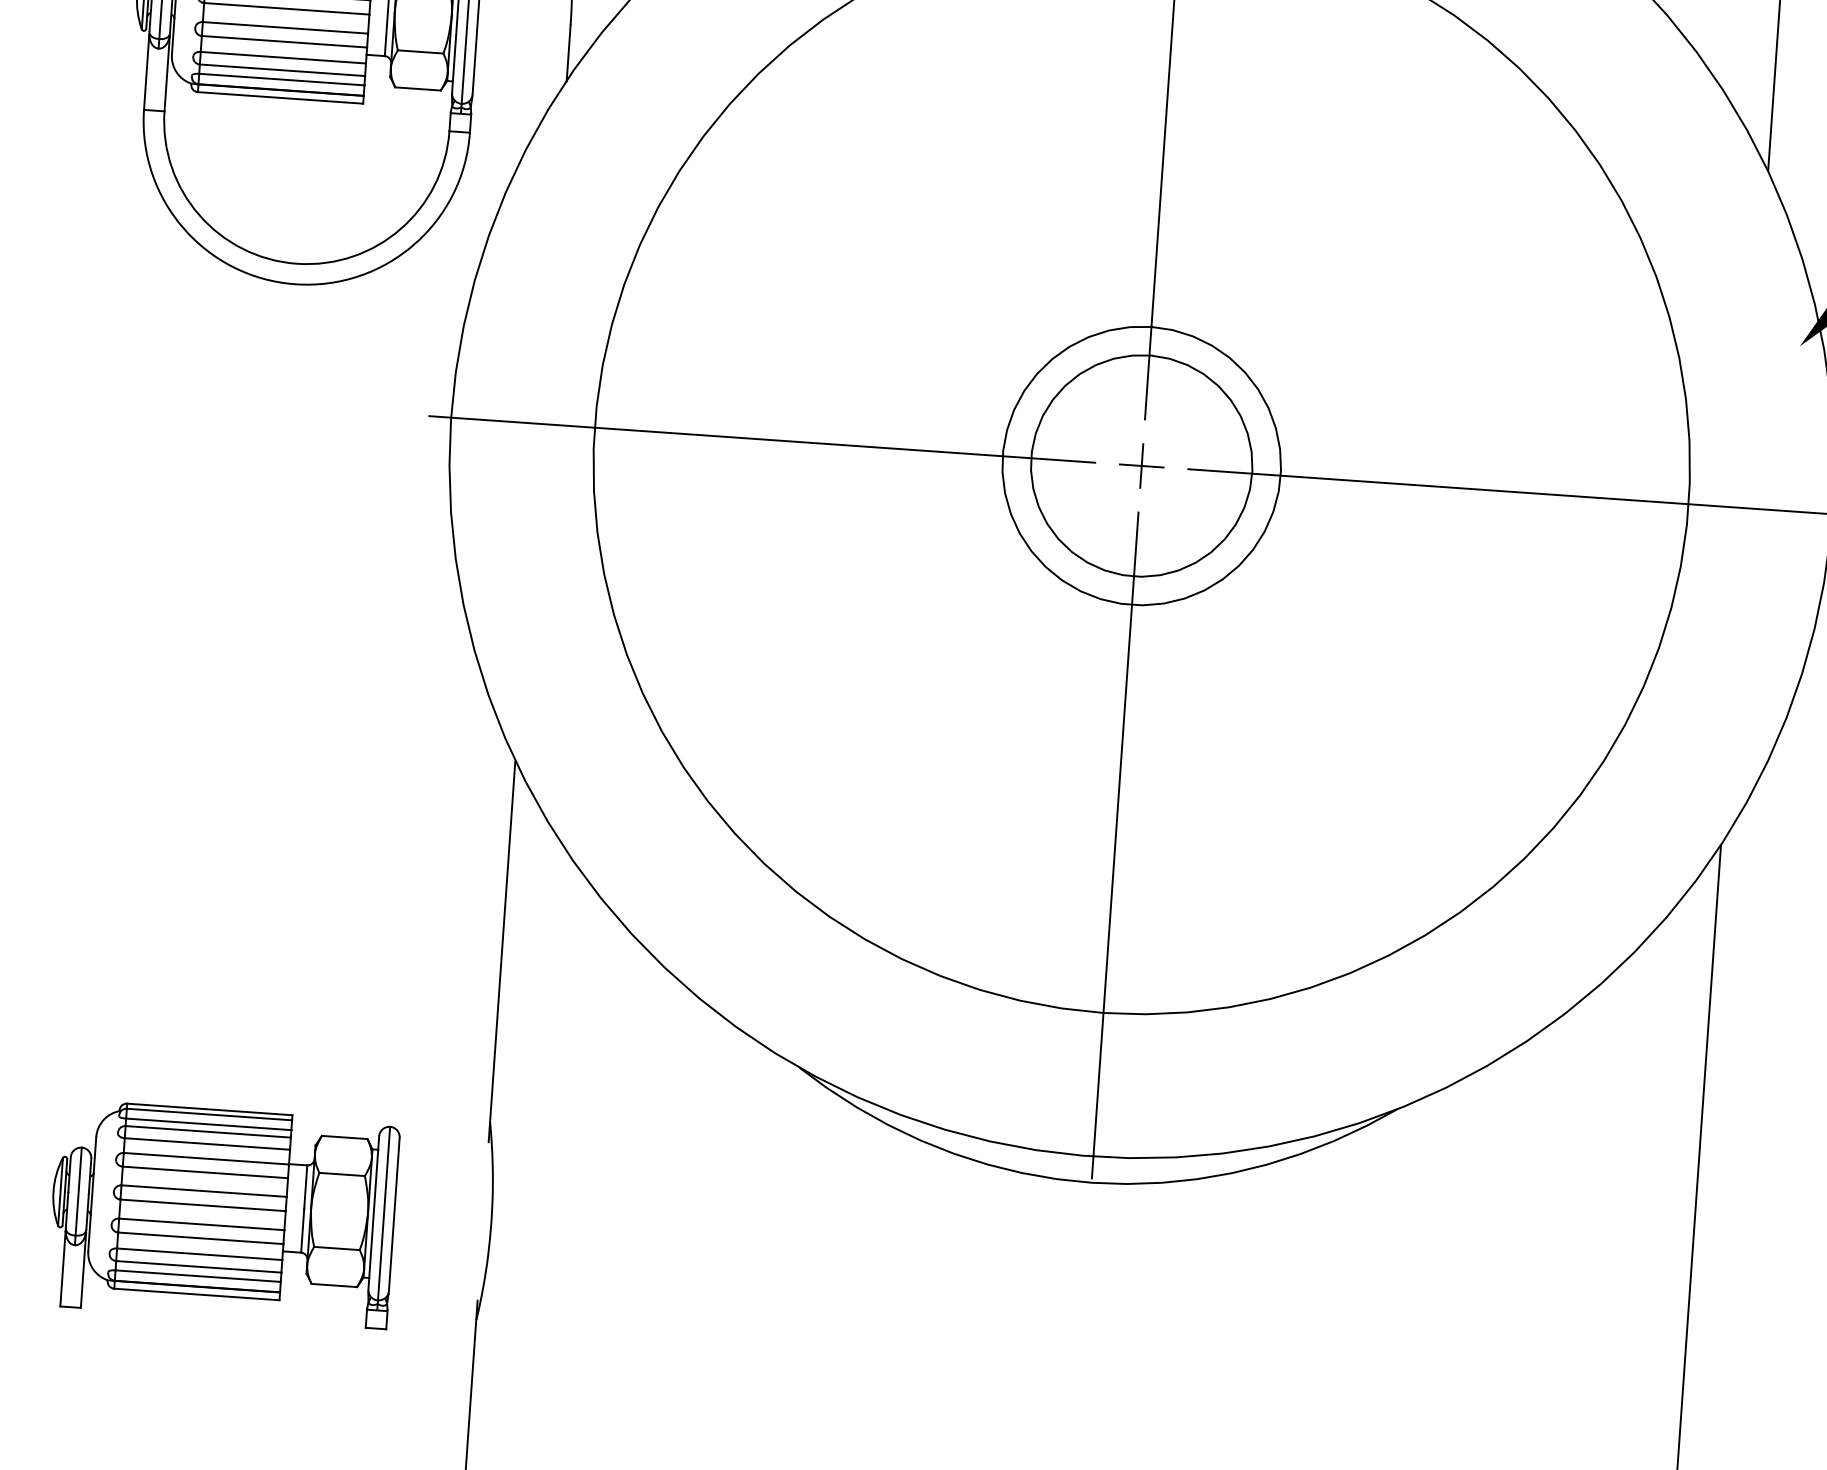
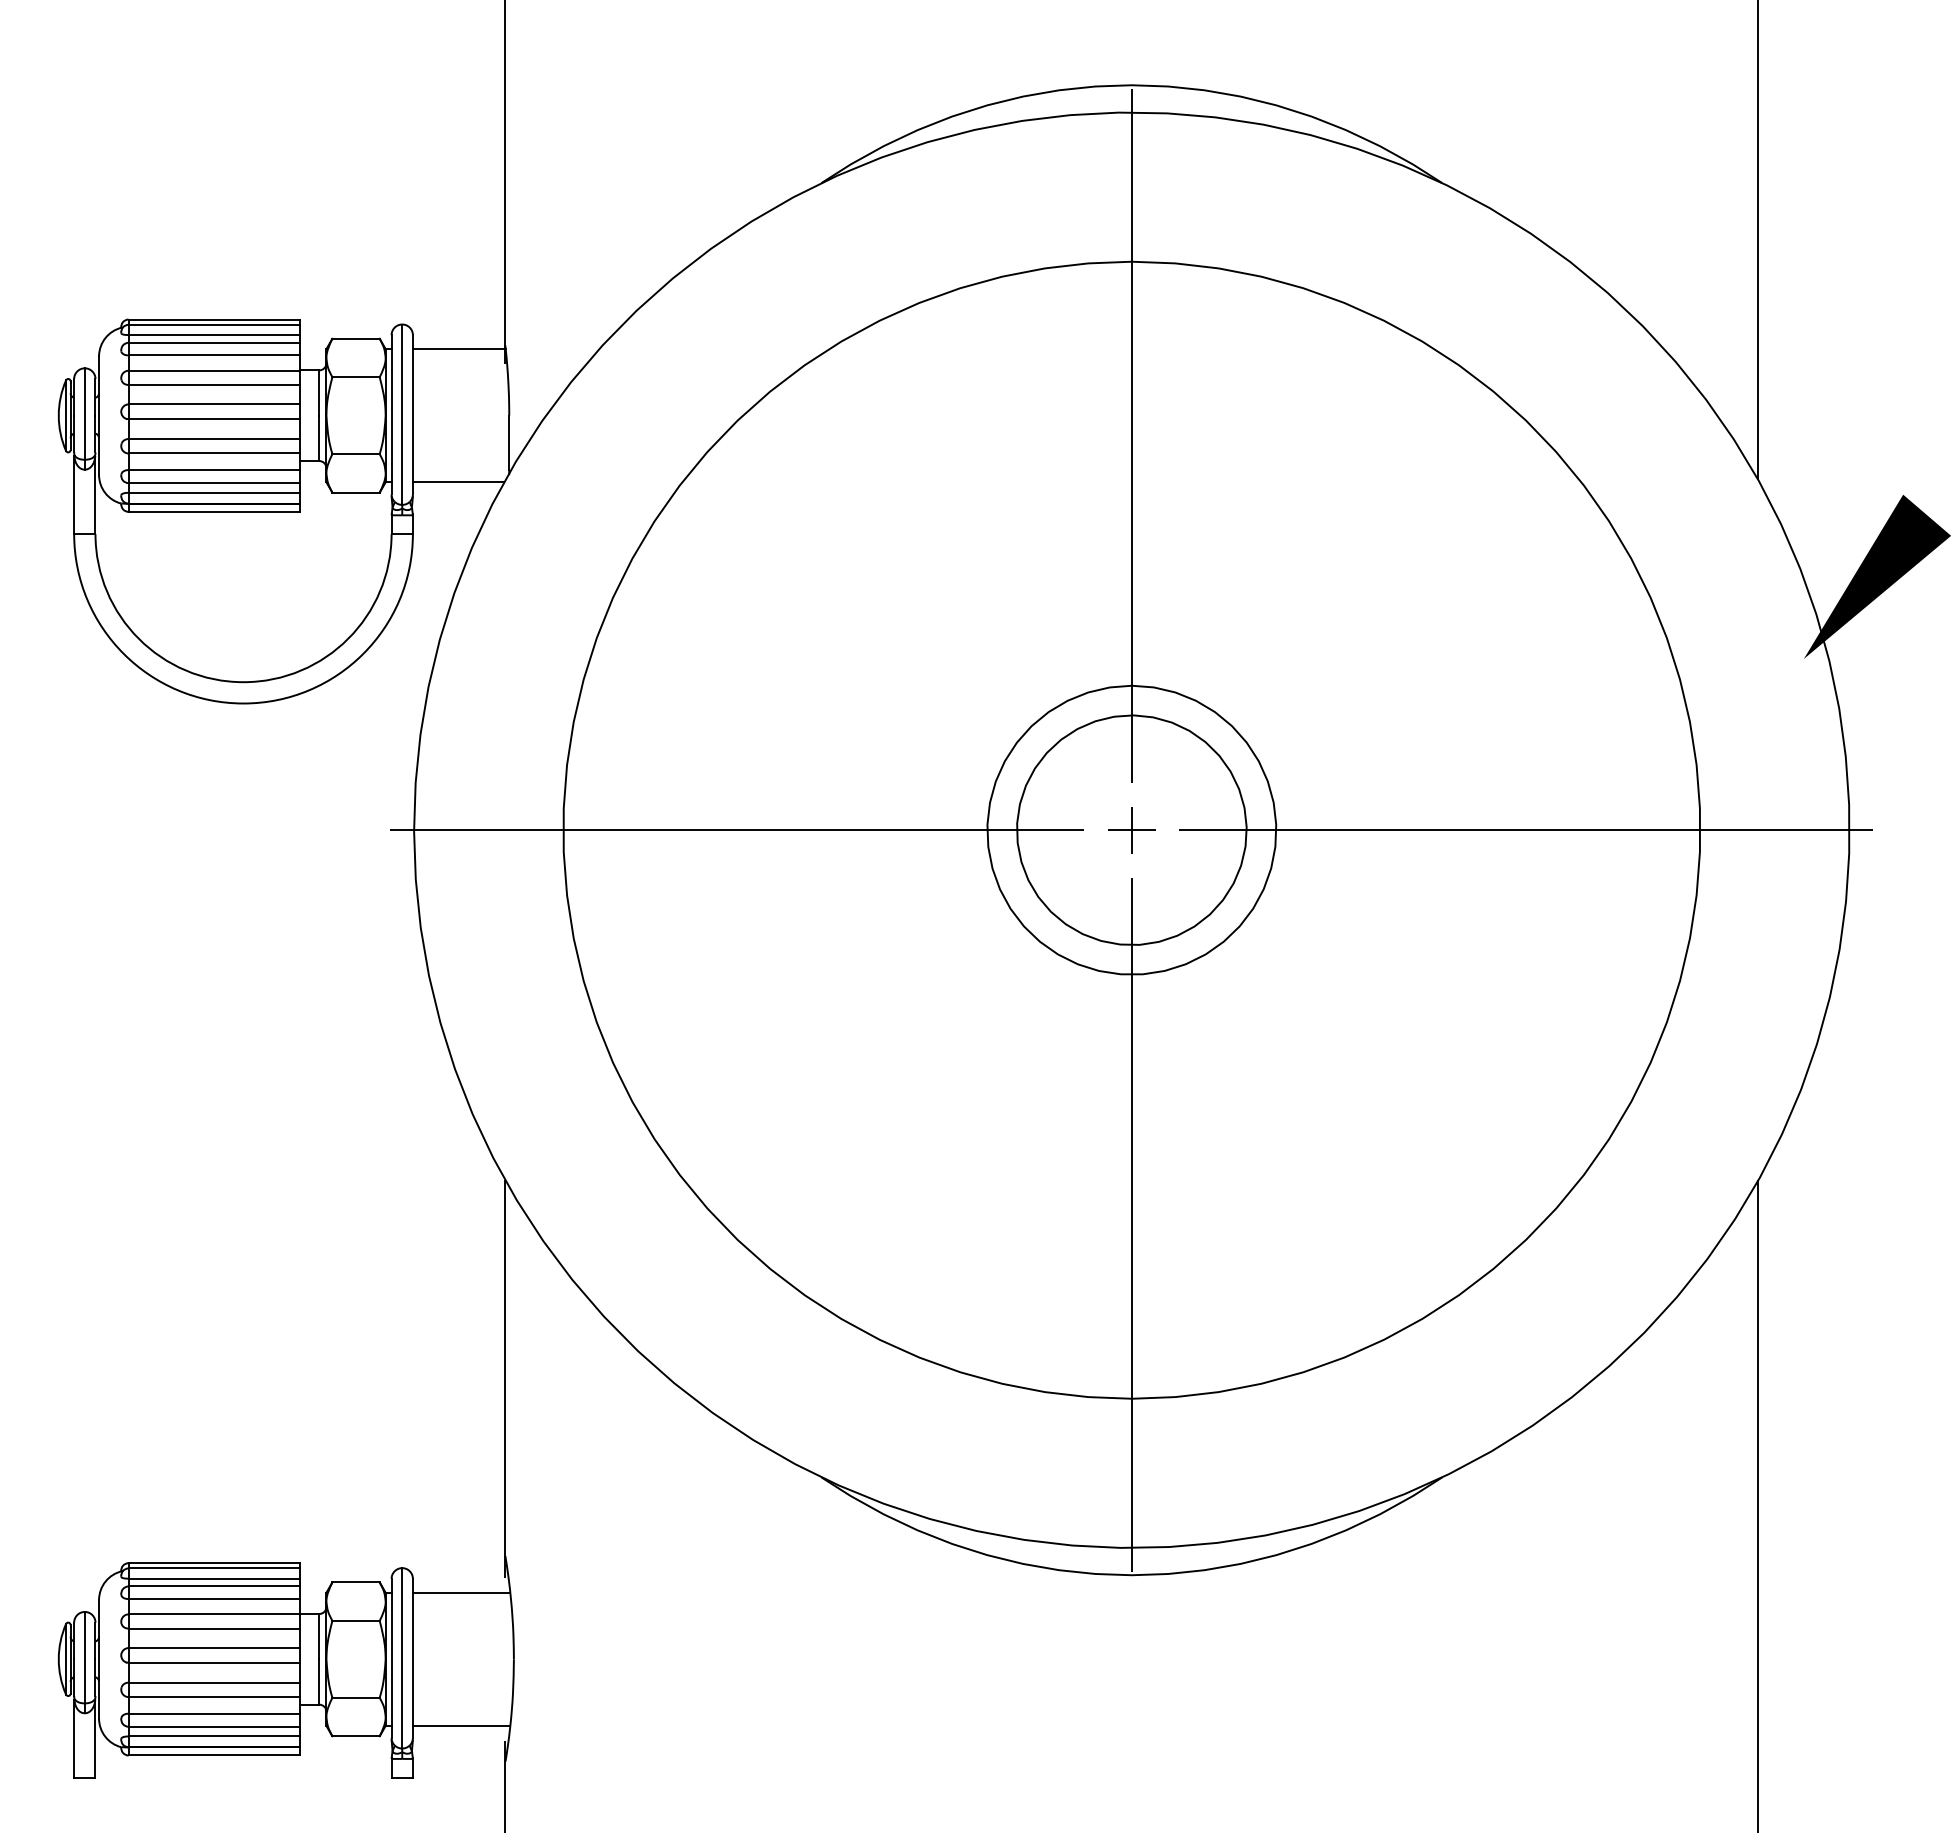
line: (517, 86) -> (458, 482), added
line: (445, 1154) -> (461, 1592), added
line: (436, 1282) -> (461, 1725), added

